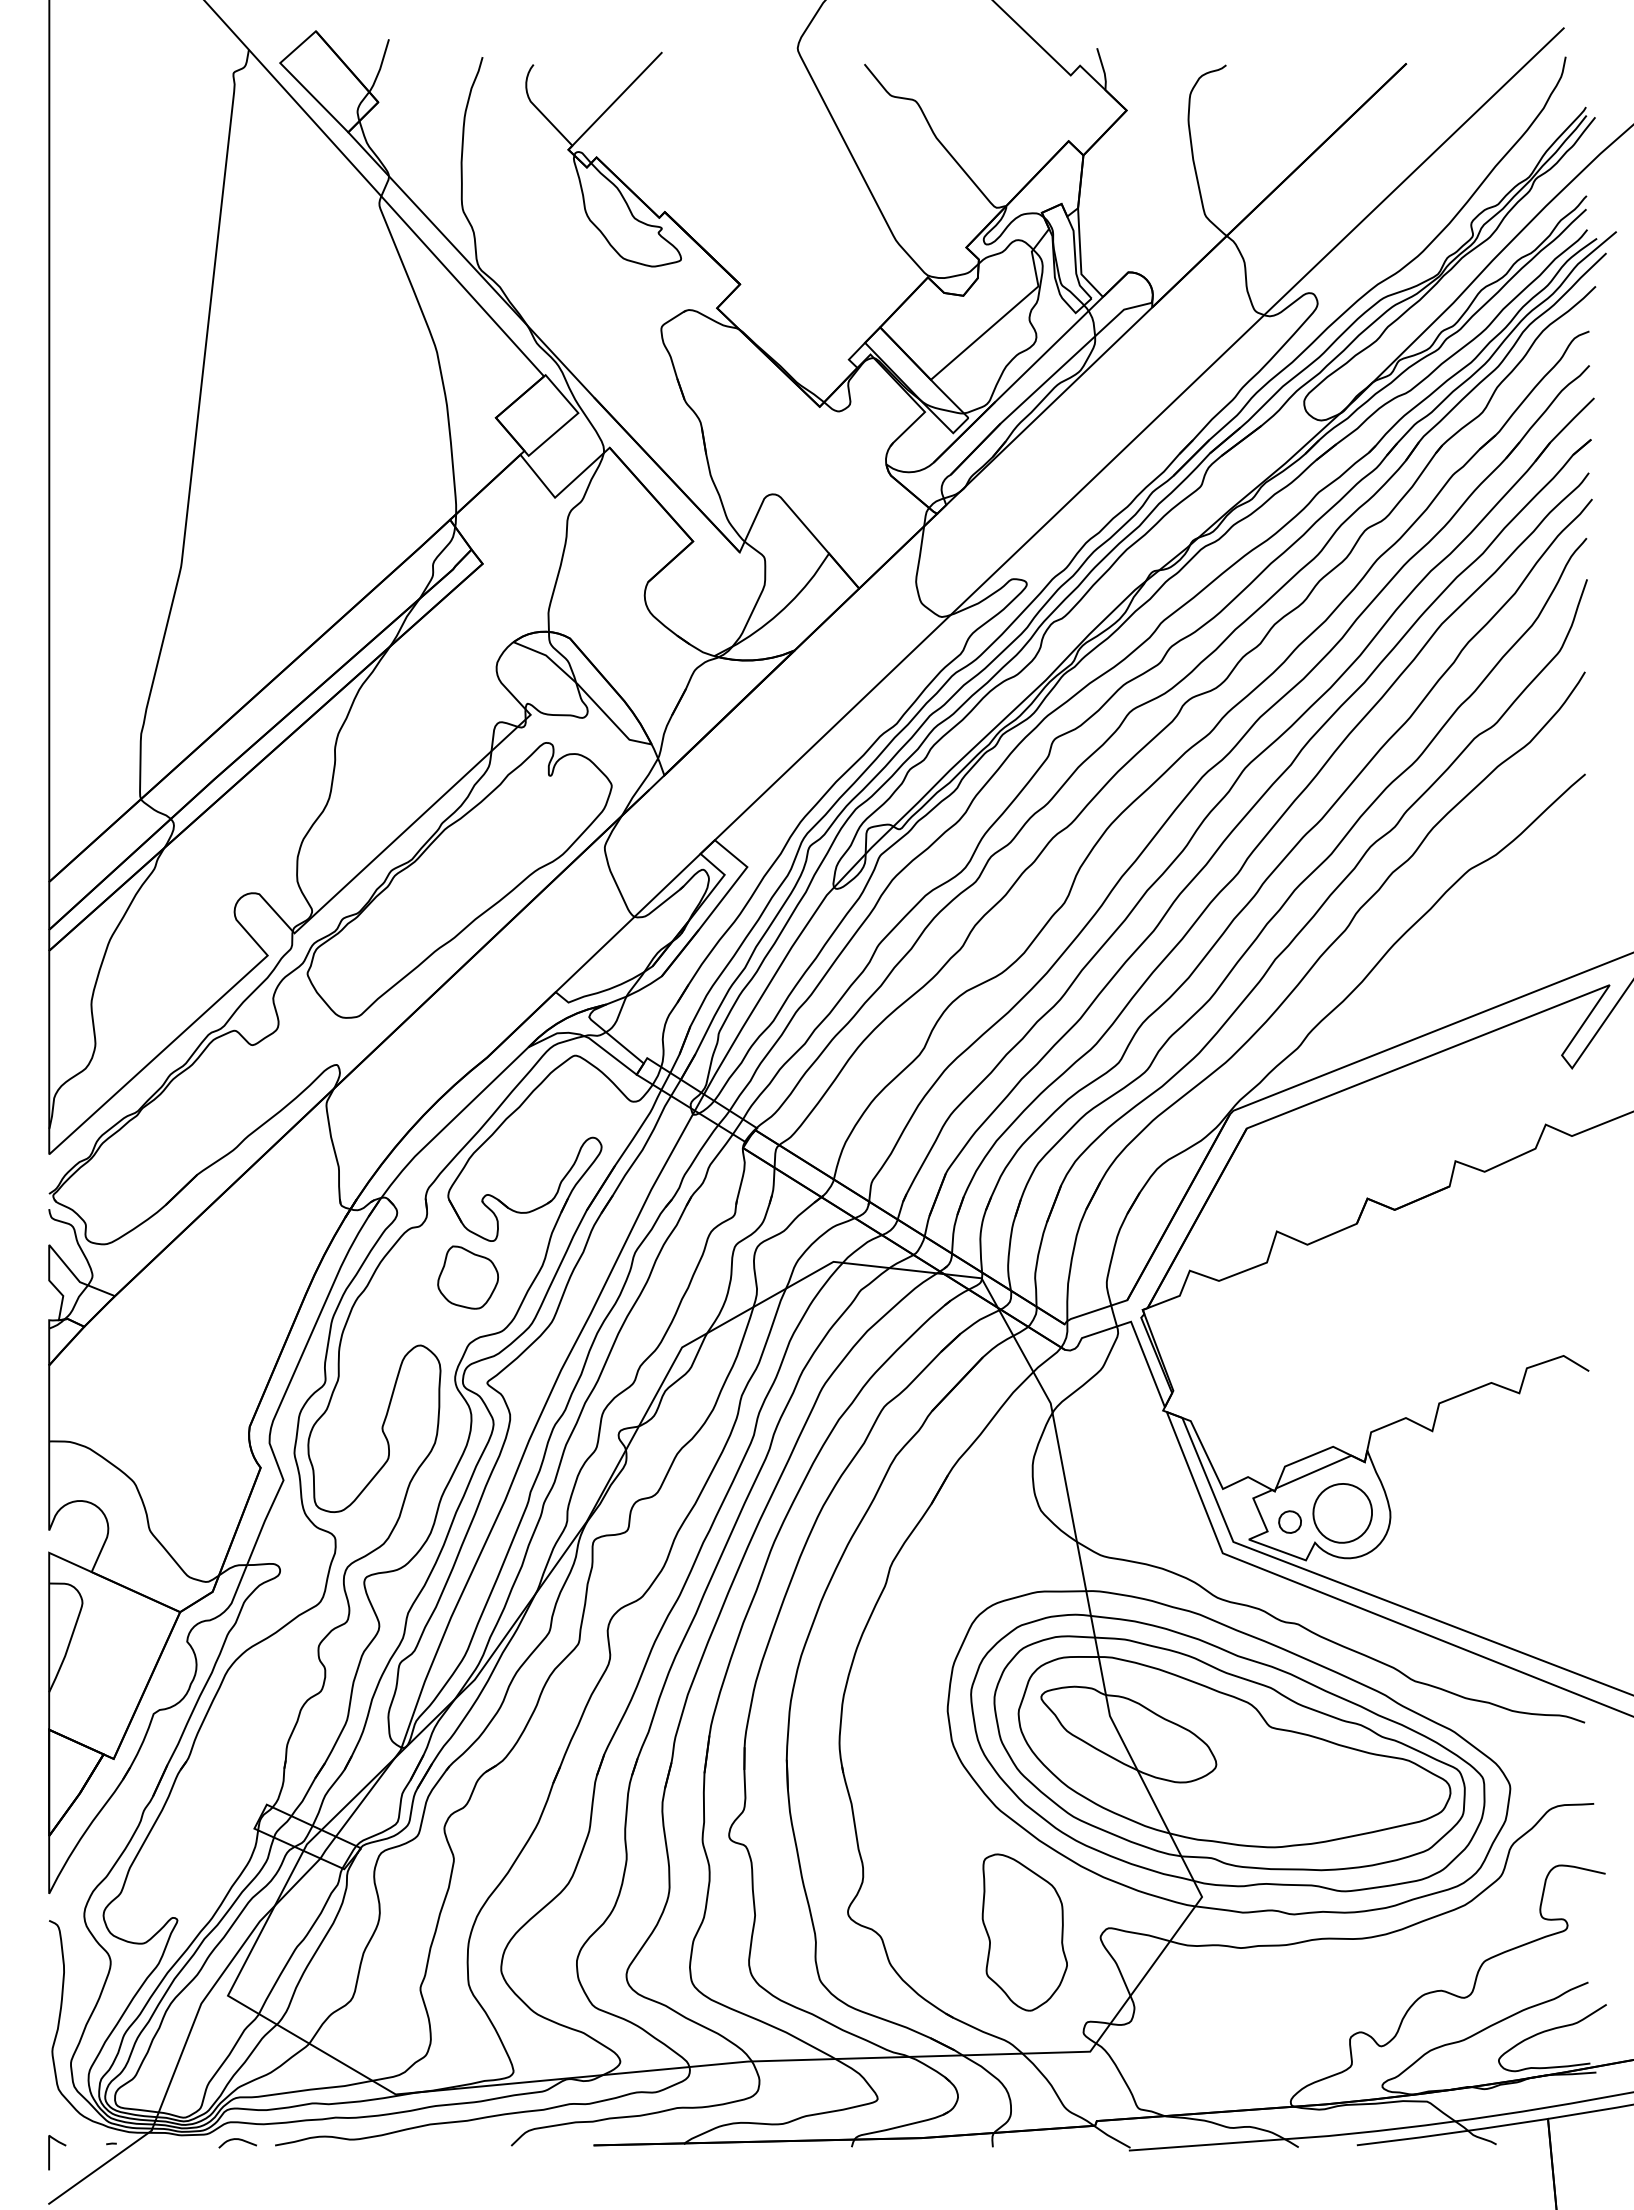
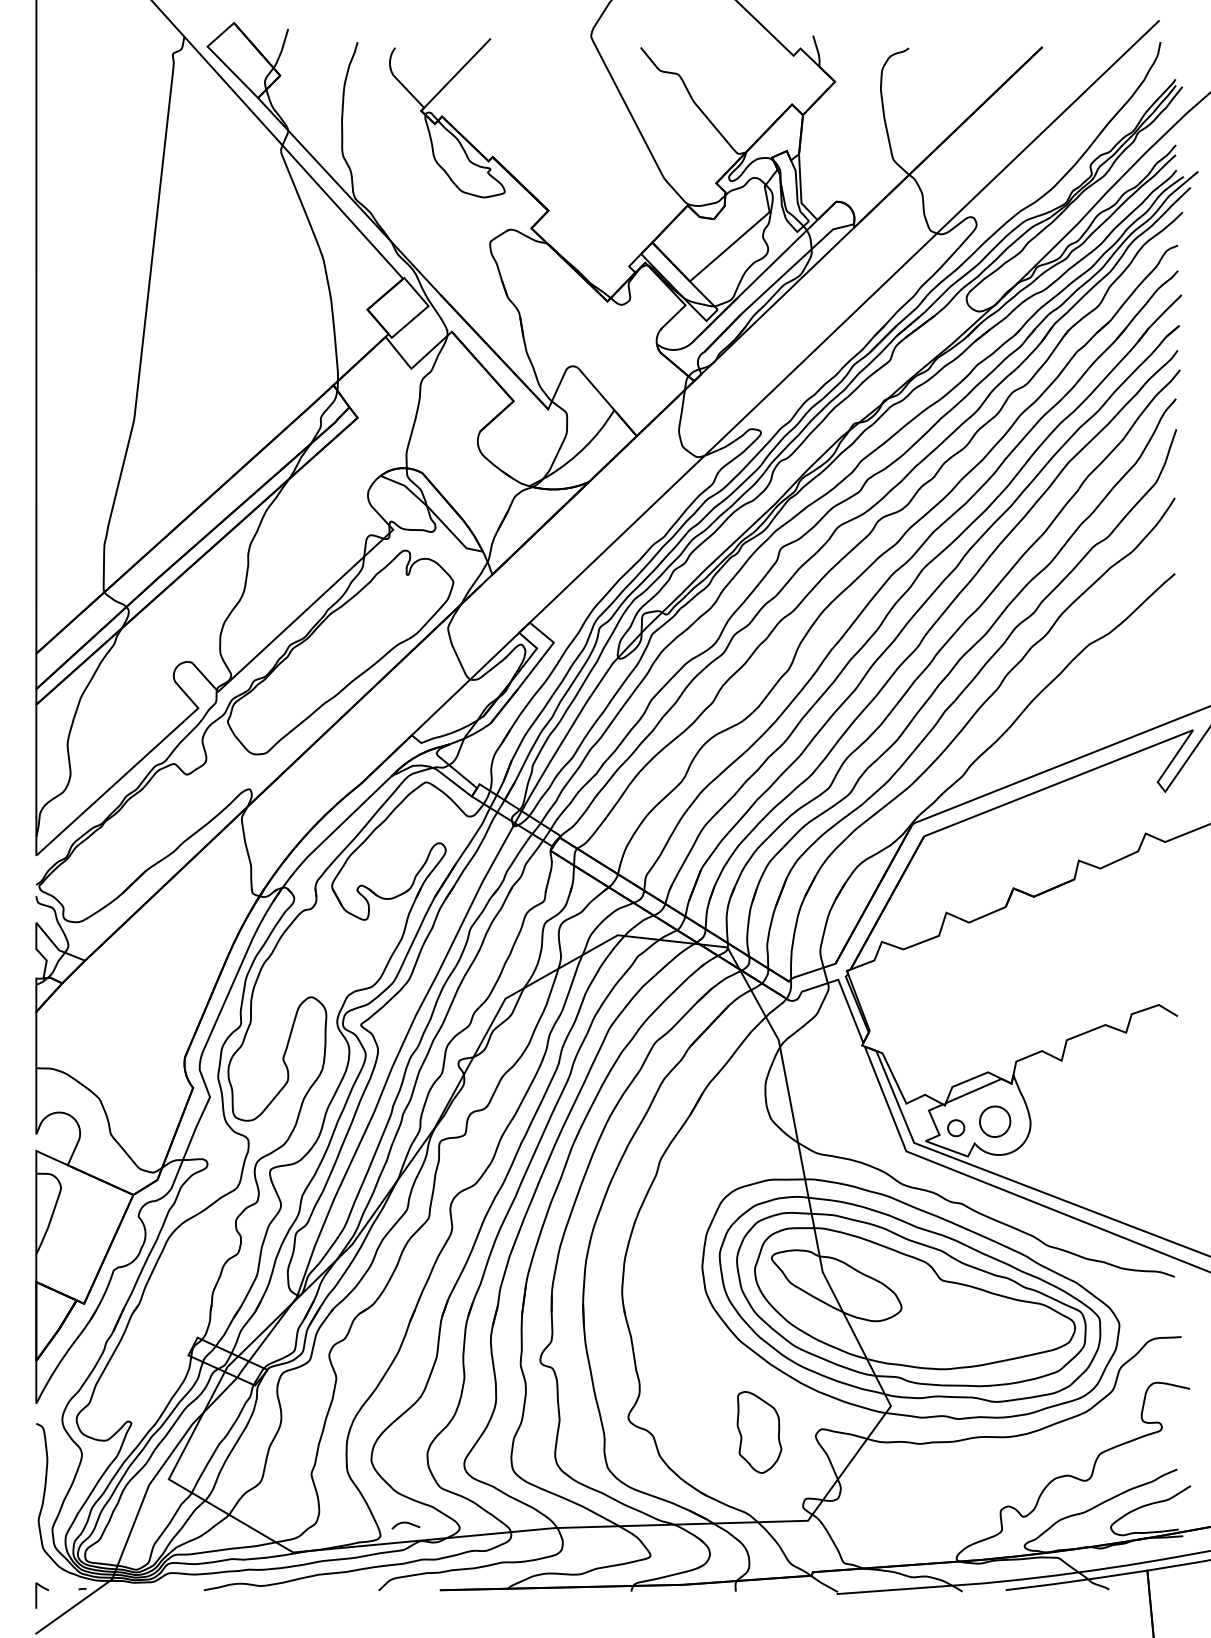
part: (467, 1277) -> (346, 946), removed
part: (1342, 1513) -> (995, 1121), size x0.7
part: (1024, 1932) -> (759, 1432), size x0.7
curve: (238, 2140) -> (406, 1523), moved

